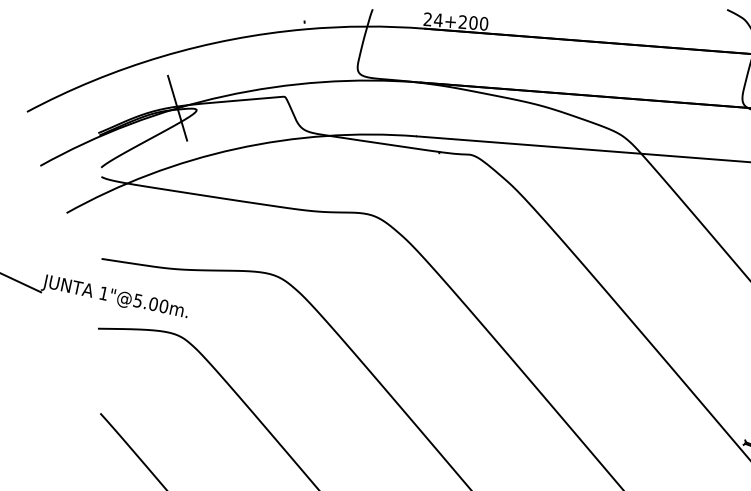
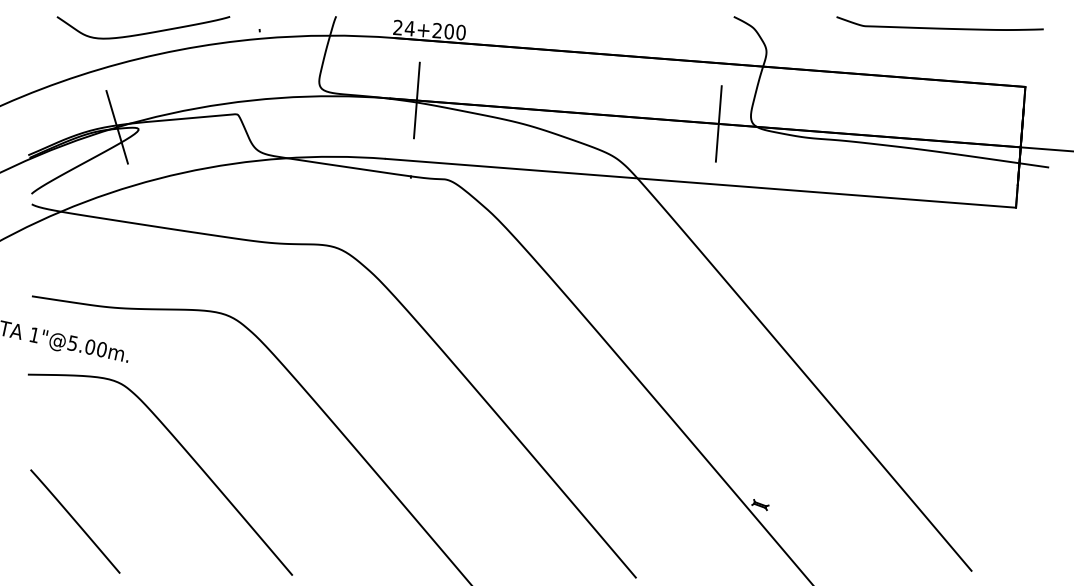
curve: (202, 23) -> (145, 32), added
line: (444, 84) -> (416, 100), added
line: (713, 104) -> (718, 123), added

